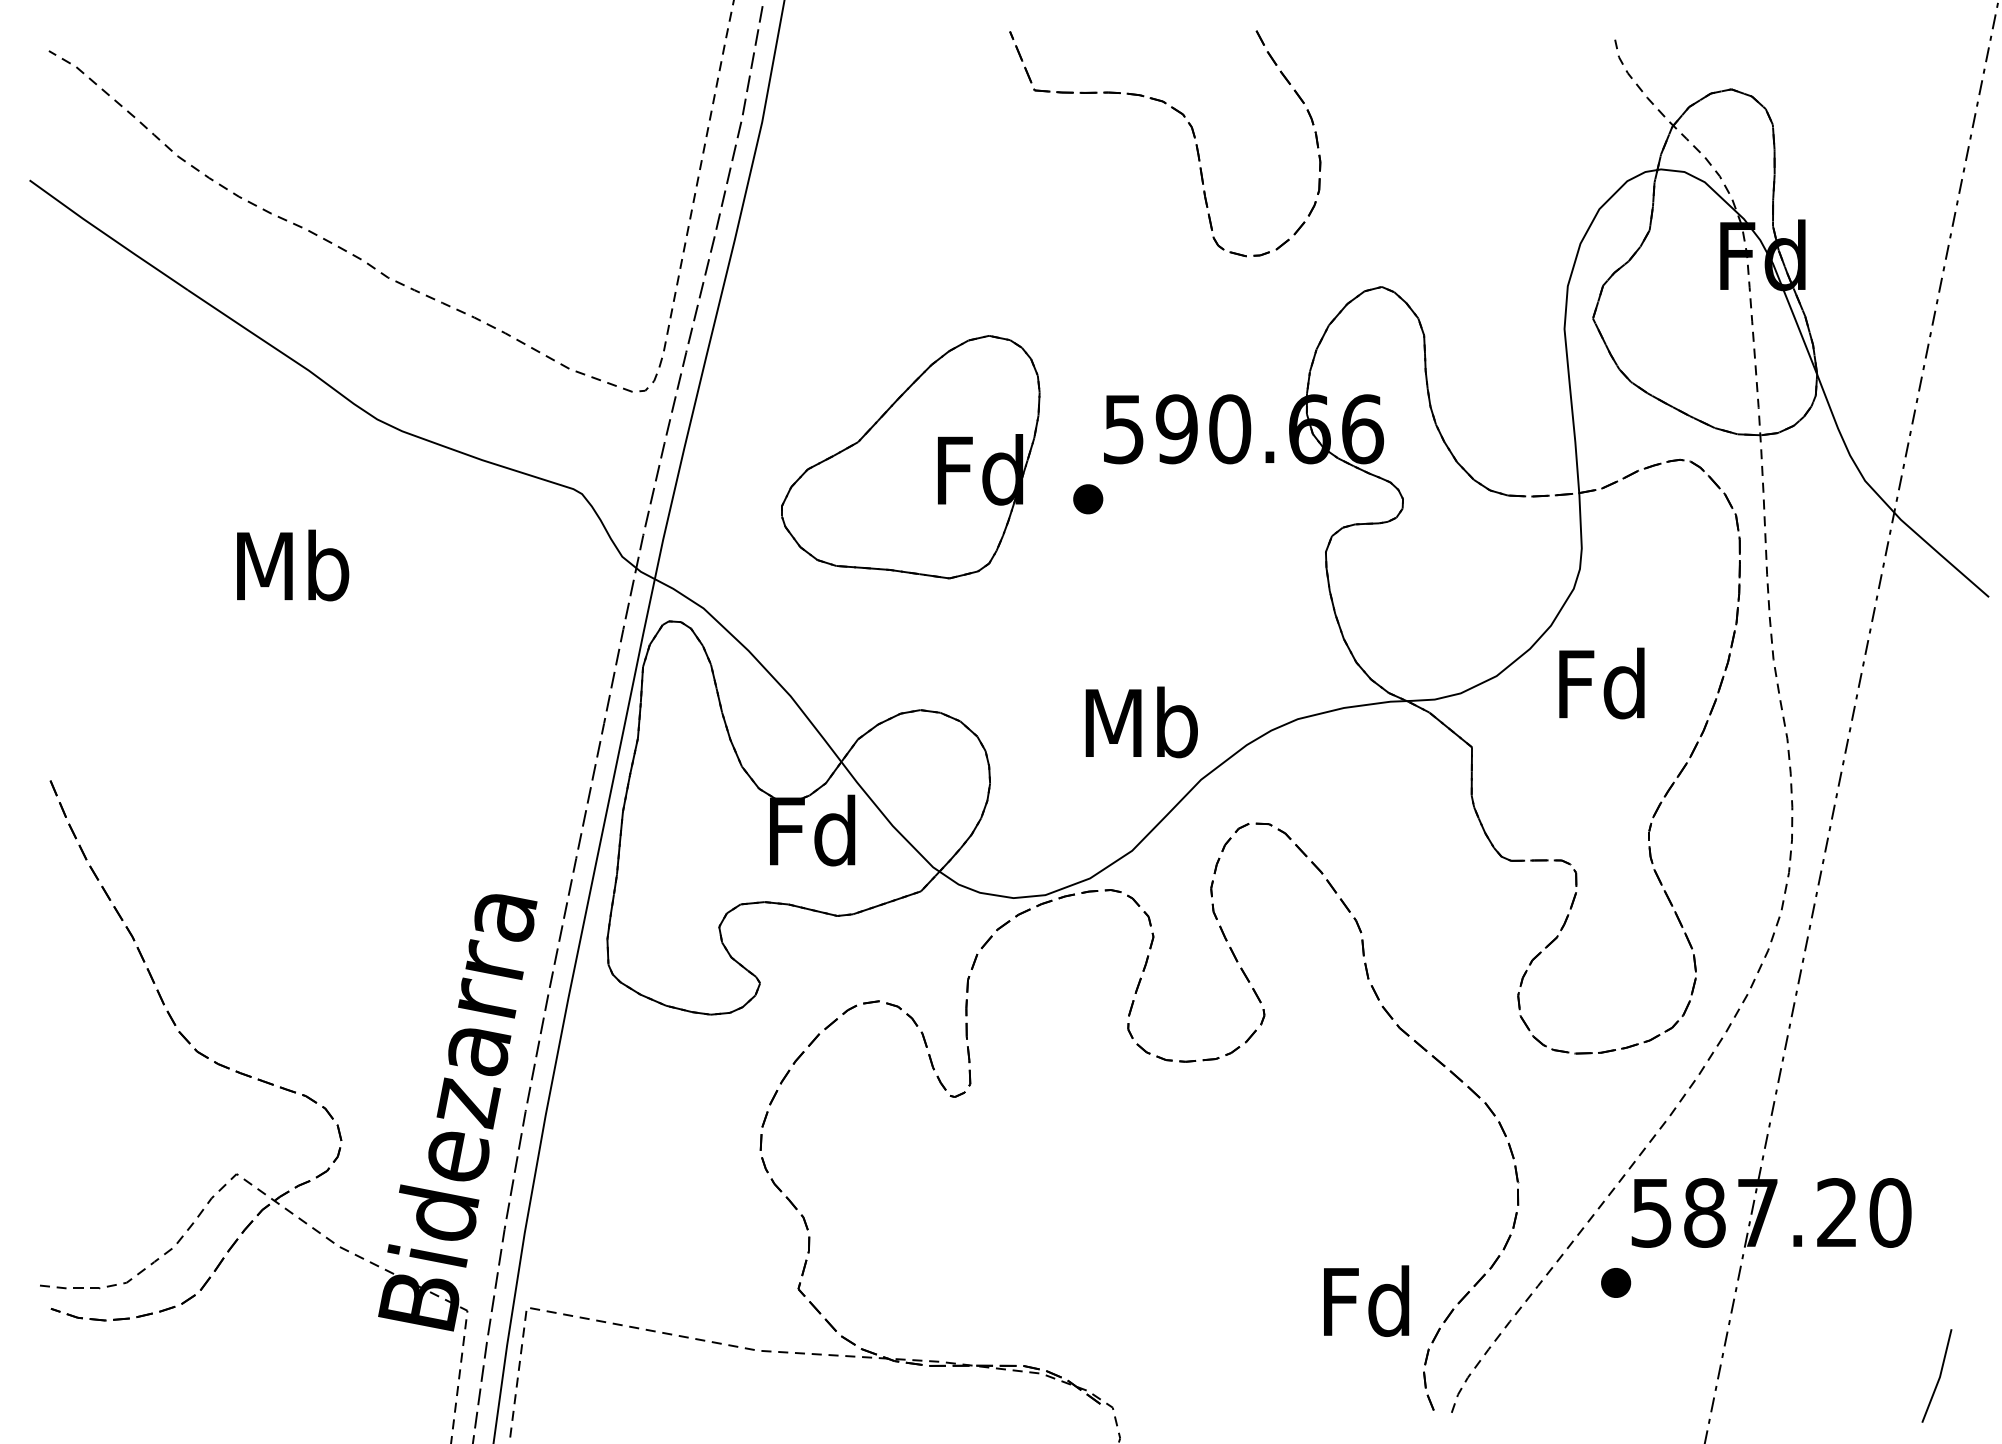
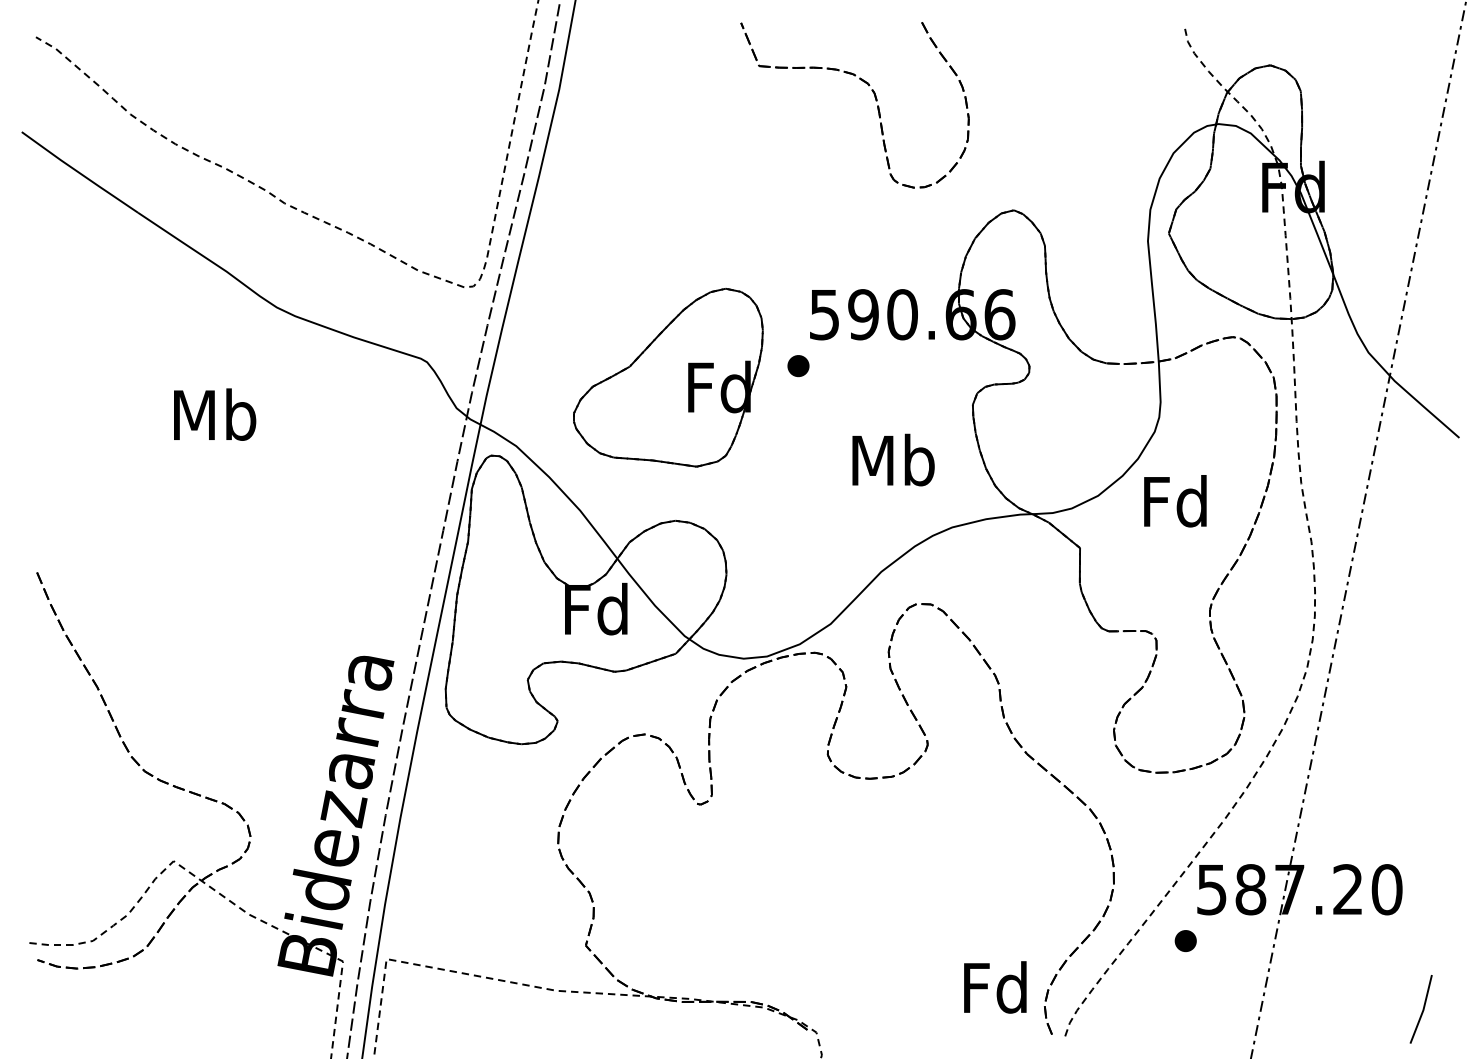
part: (910, 457) -> (668, 377), moved
text: (1141, 722) -> (893, 460), moved
text: (1366, 1300) -> (995, 986), moved

